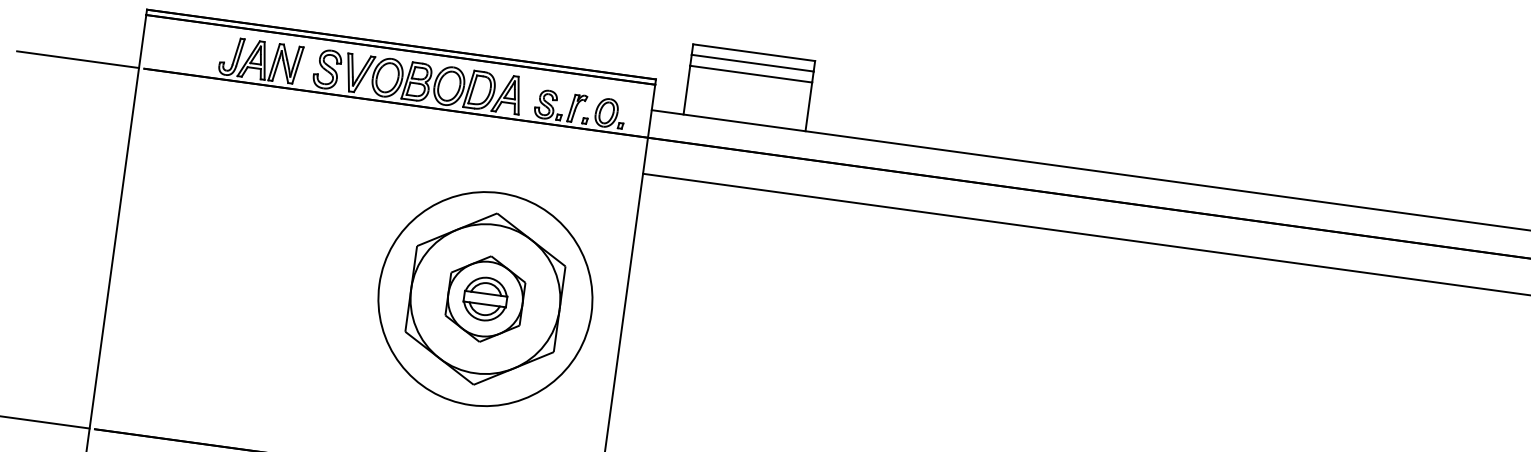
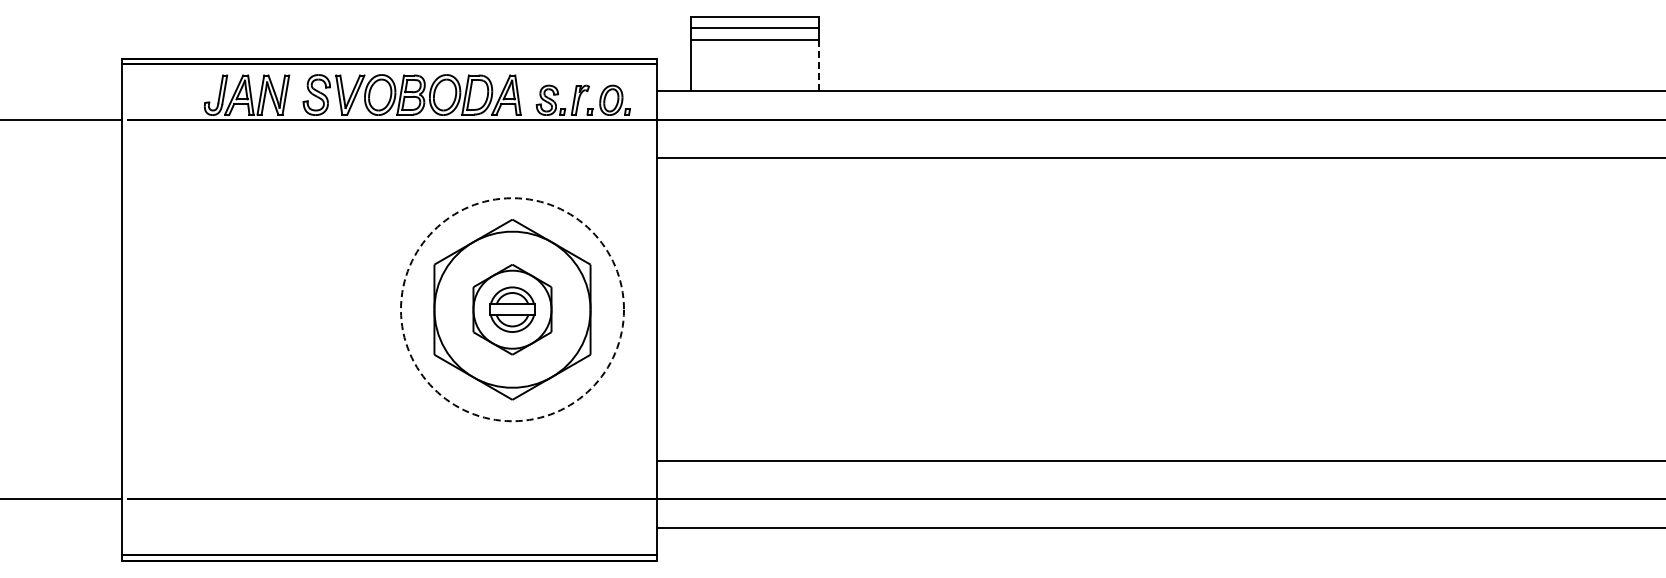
line: (809, 106) -> (819, 65), solid -> dashed
circle: (485, 298) -> (512, 309), solid -> dashed

